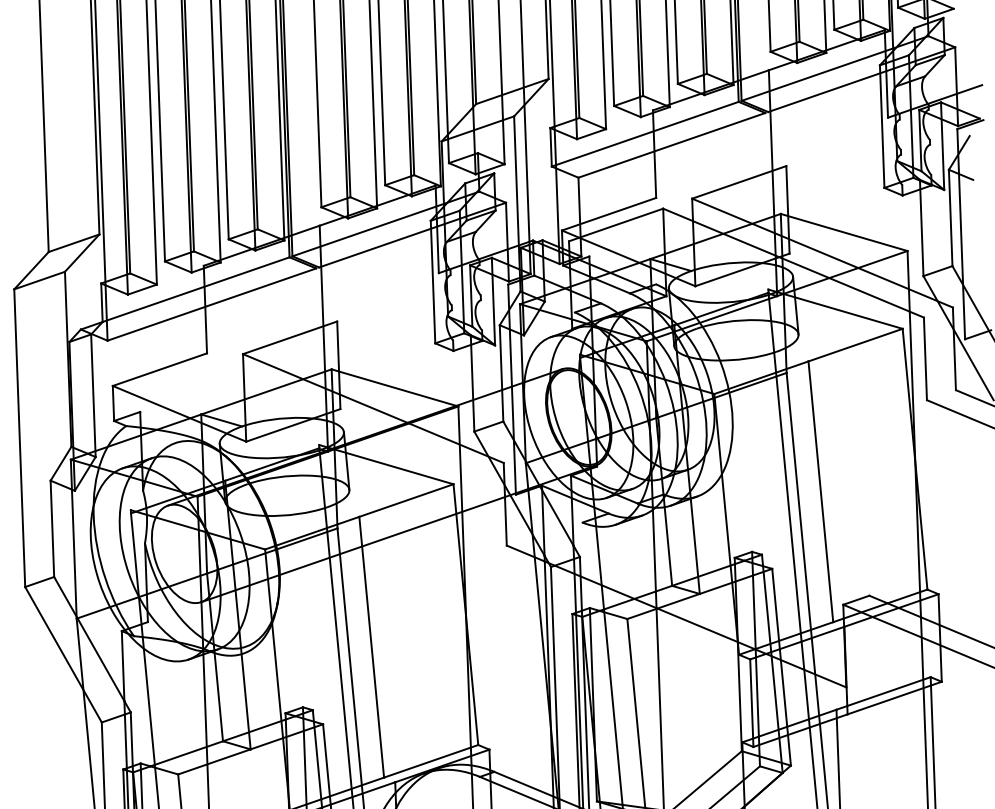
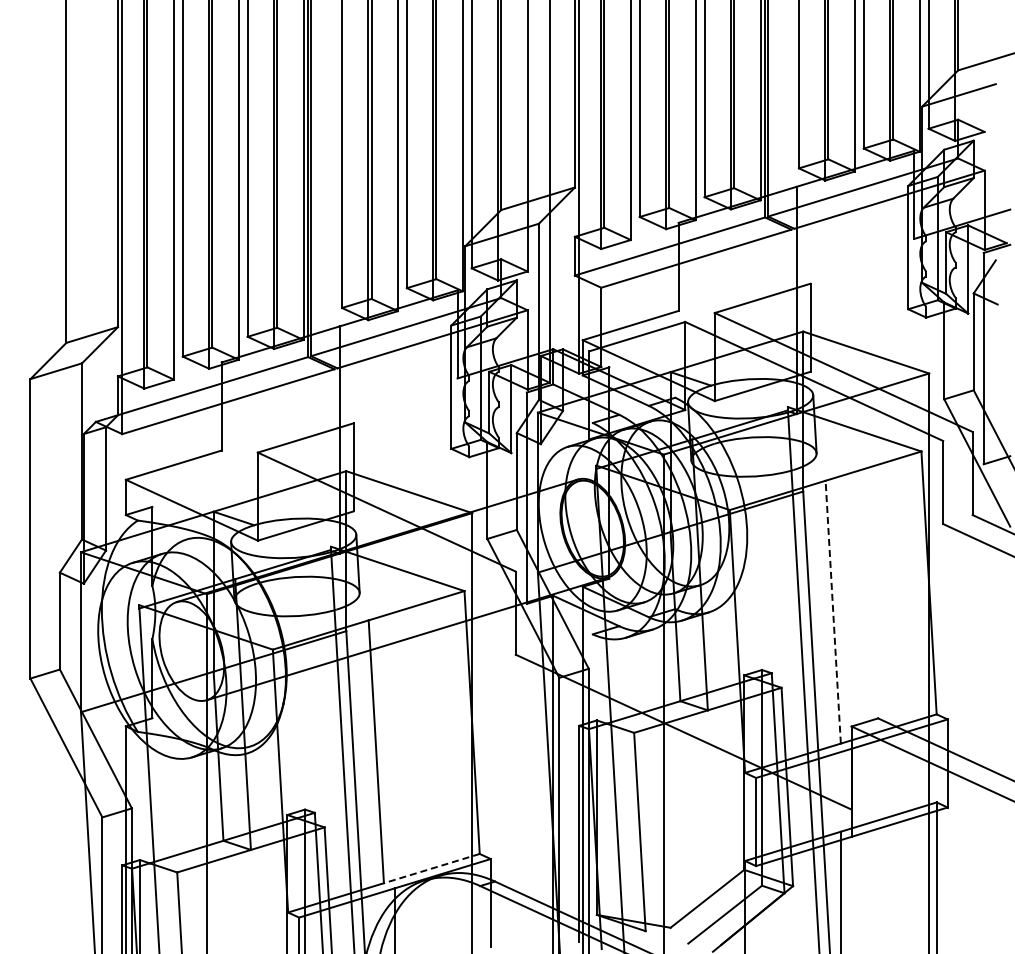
line: (821, 492) -> (833, 612), solid -> dashed
line: (430, 761) -> (431, 868), solid -> dashed

